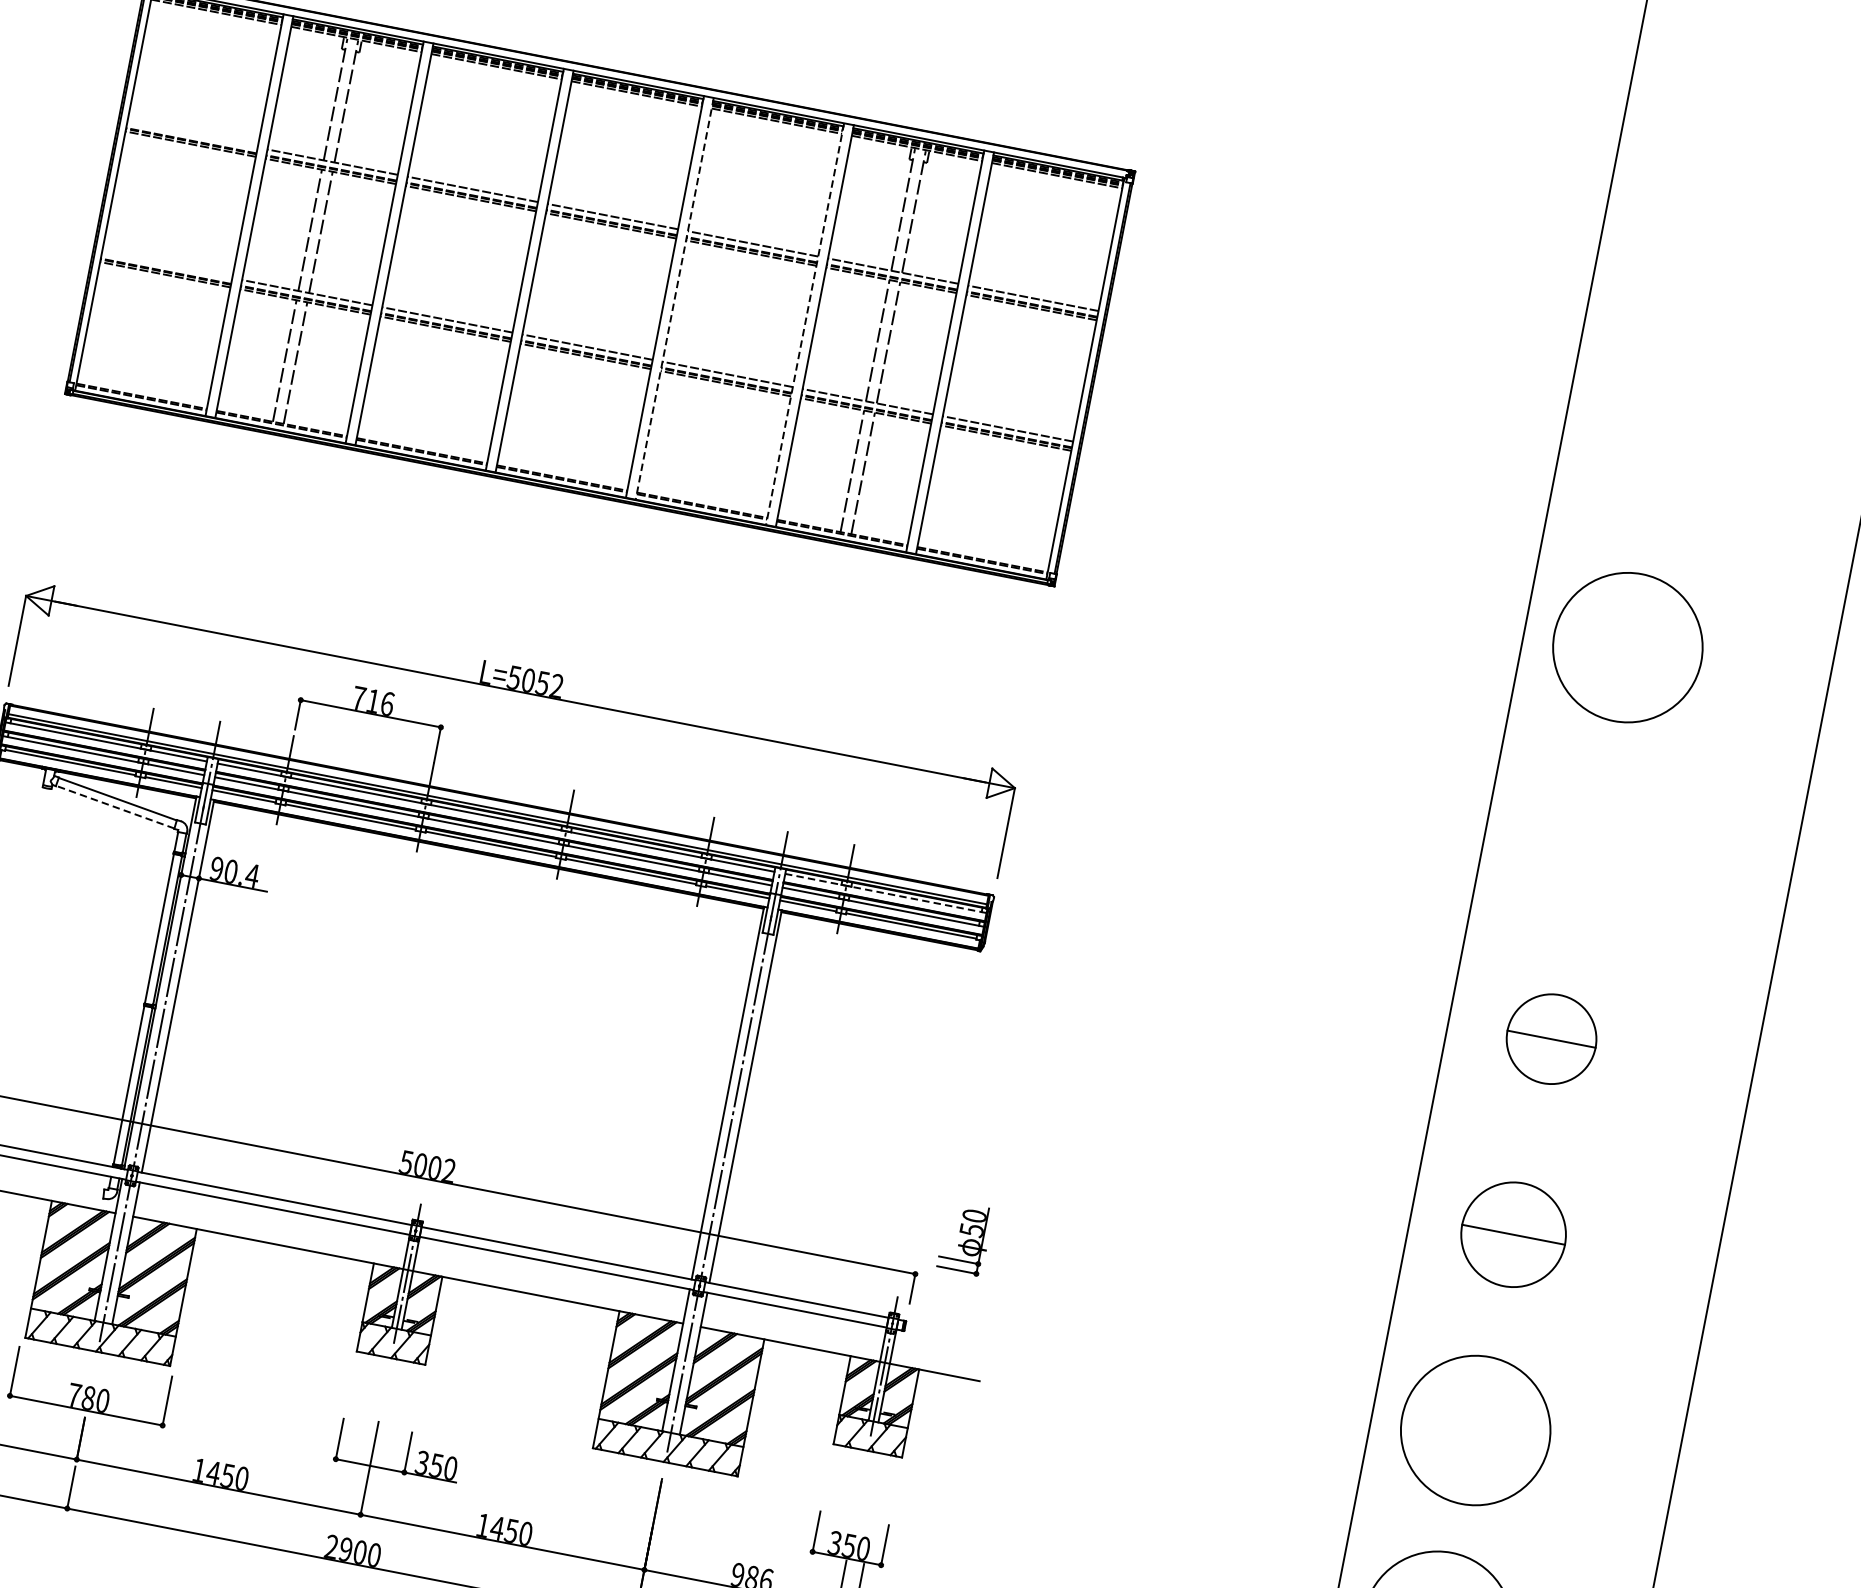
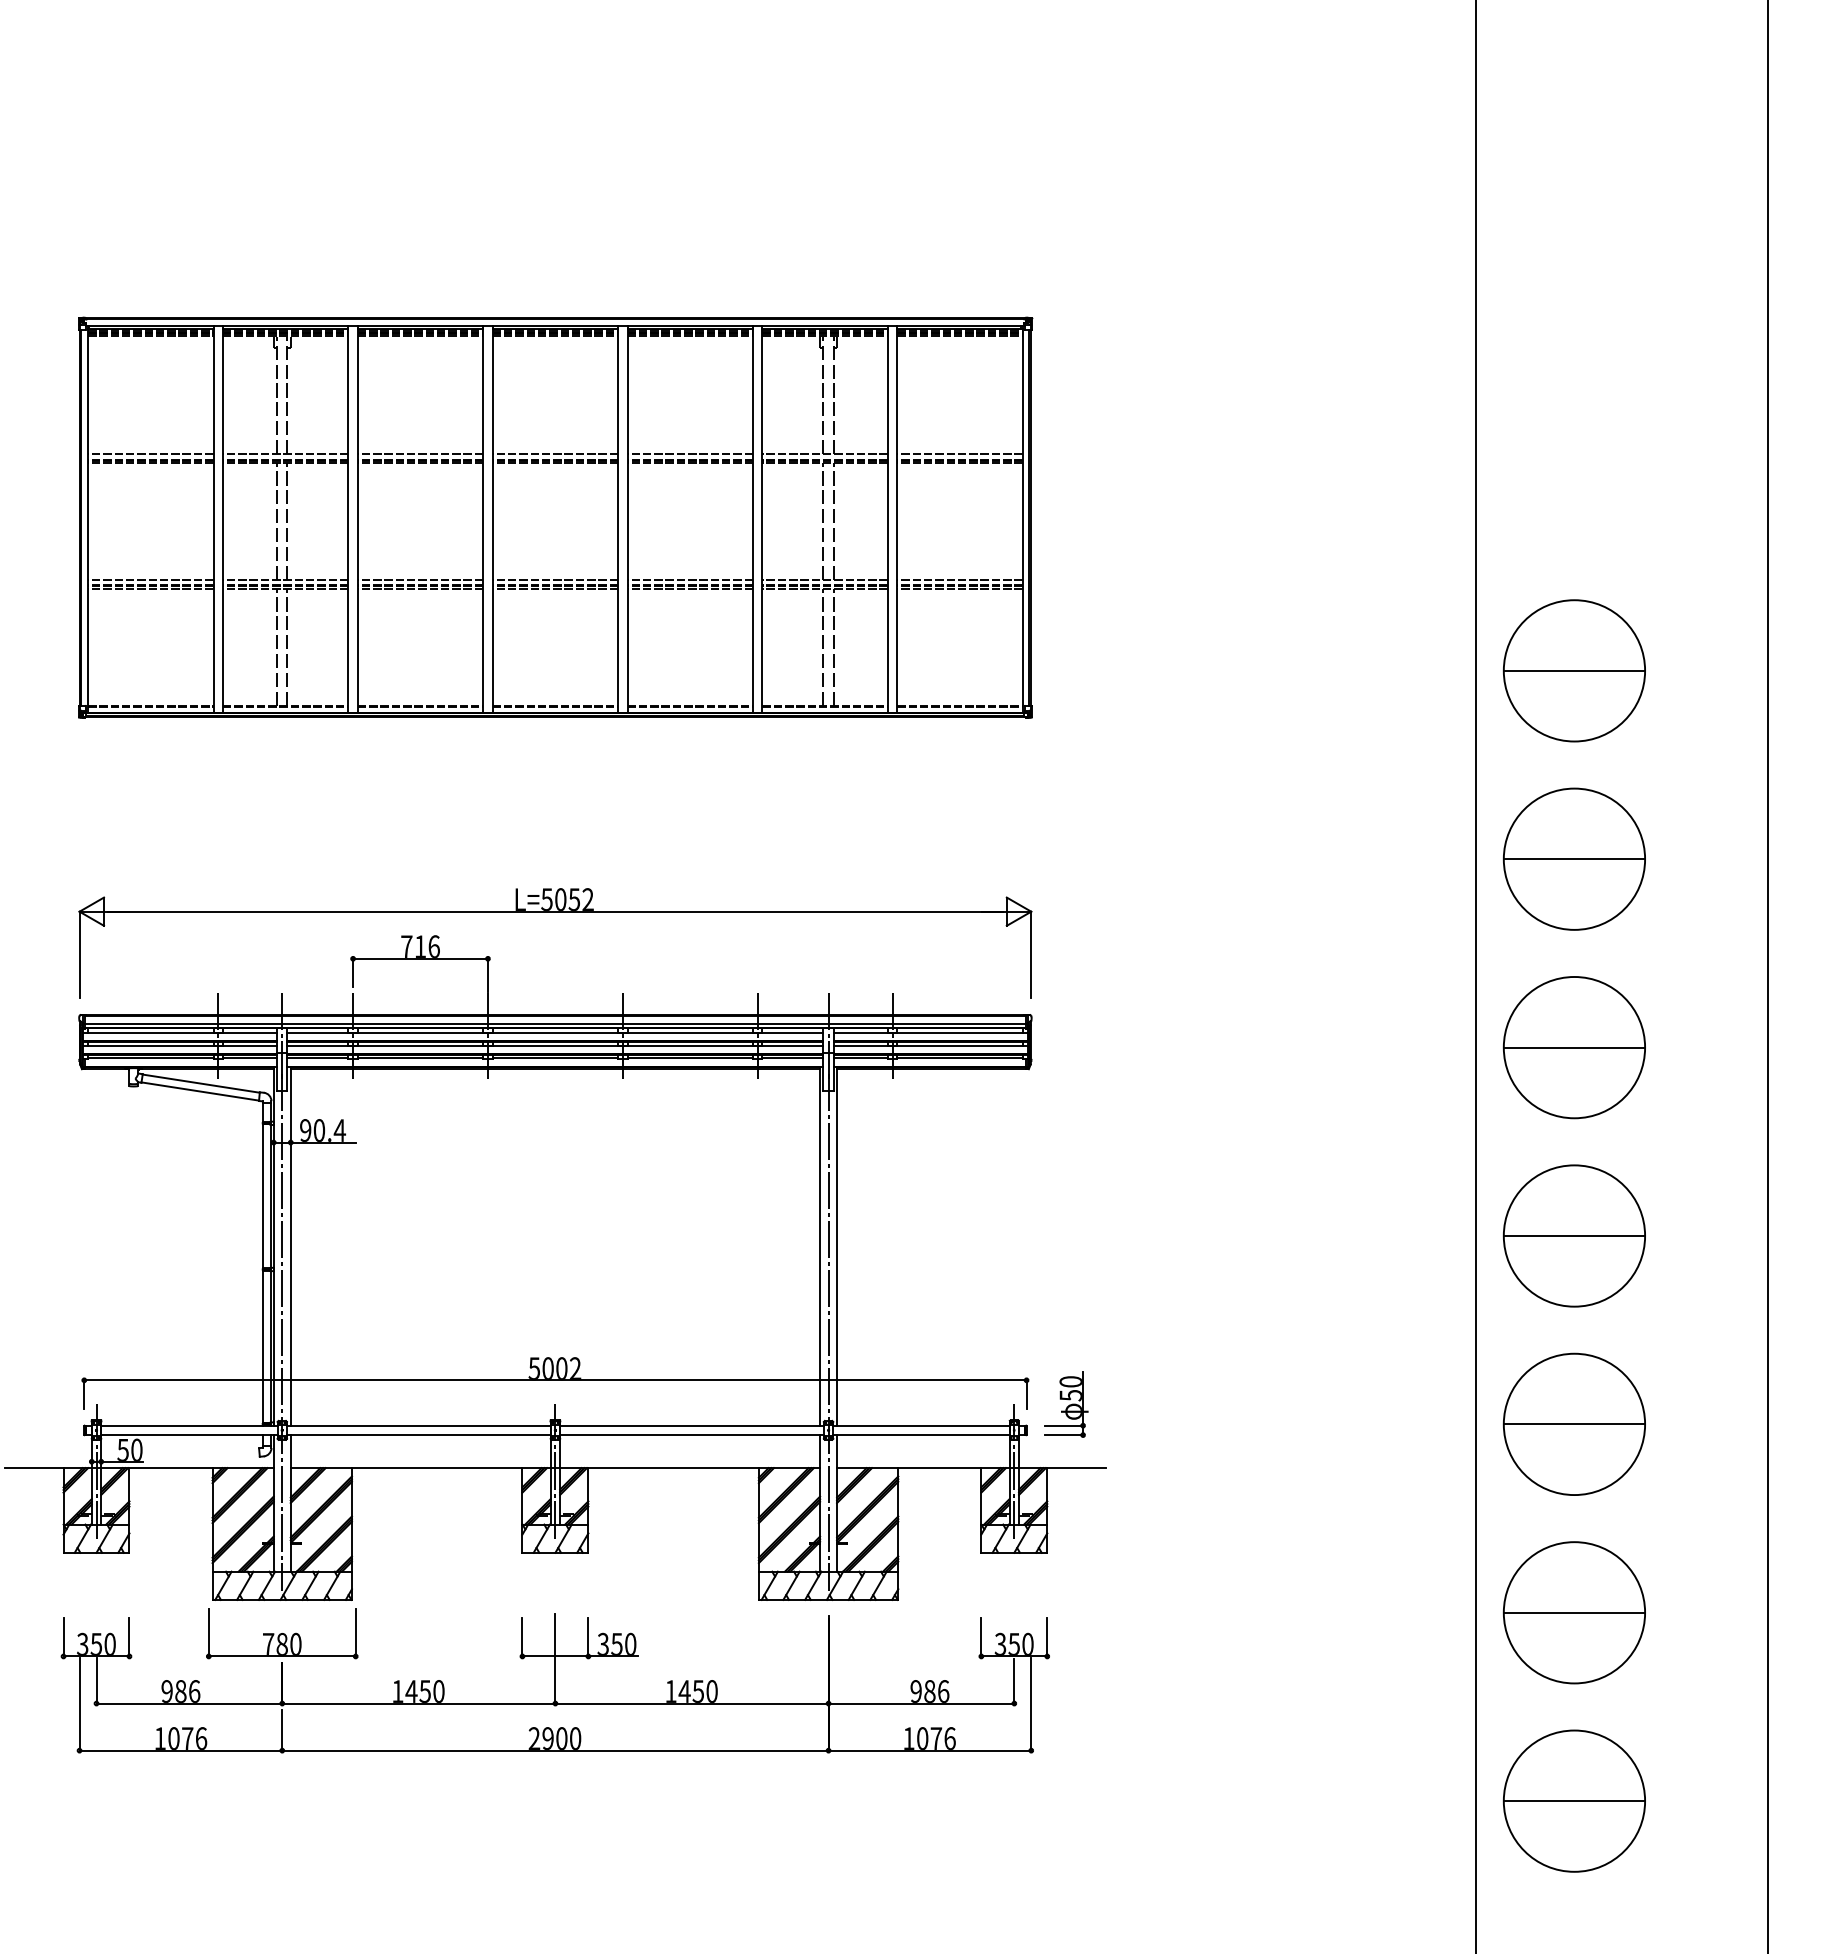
line: (192, 135) -> (150, 454), added
line: (166, 265) -> (150, 579), added
line: (674, 299) -> (627, 519), dashed -> solid
line: (805, 324) -> (753, 519), dashed -> solid
line: (1628, 647) -> (1574, 670), added
line: (114, 806) -> (199, 1091), dashed -> solid
part: (1589, 842) -> (1573, 858), added
line: (885, 893) -> (930, 1032), dashed -> solid
part: (1550, 1038) -> (1573, 1047), size x1.67
part: (1512, 1234) -> (1573, 1235), size x1.43
part: (965, 1238) -> (1066, 1404), moved
line: (1475, 1430) -> (1574, 1424), added

